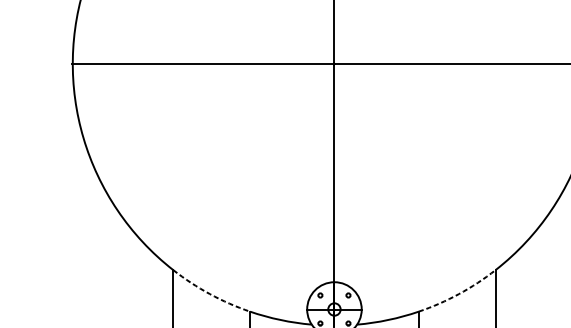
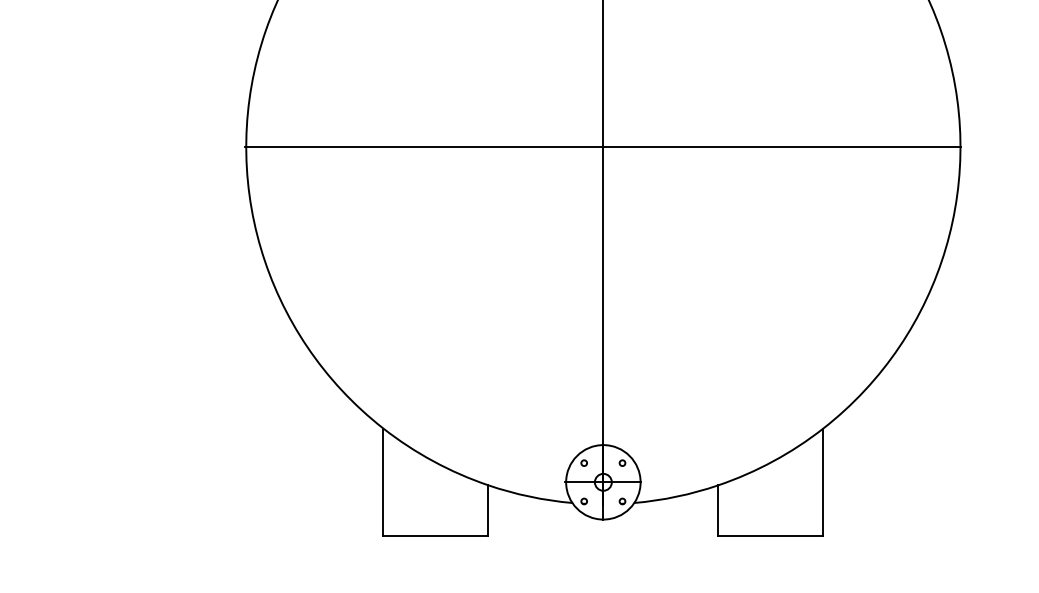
arc: (209, 294) -> (433, 461), dashed -> solid
arc: (459, 294) -> (773, 461), dashed -> solid

